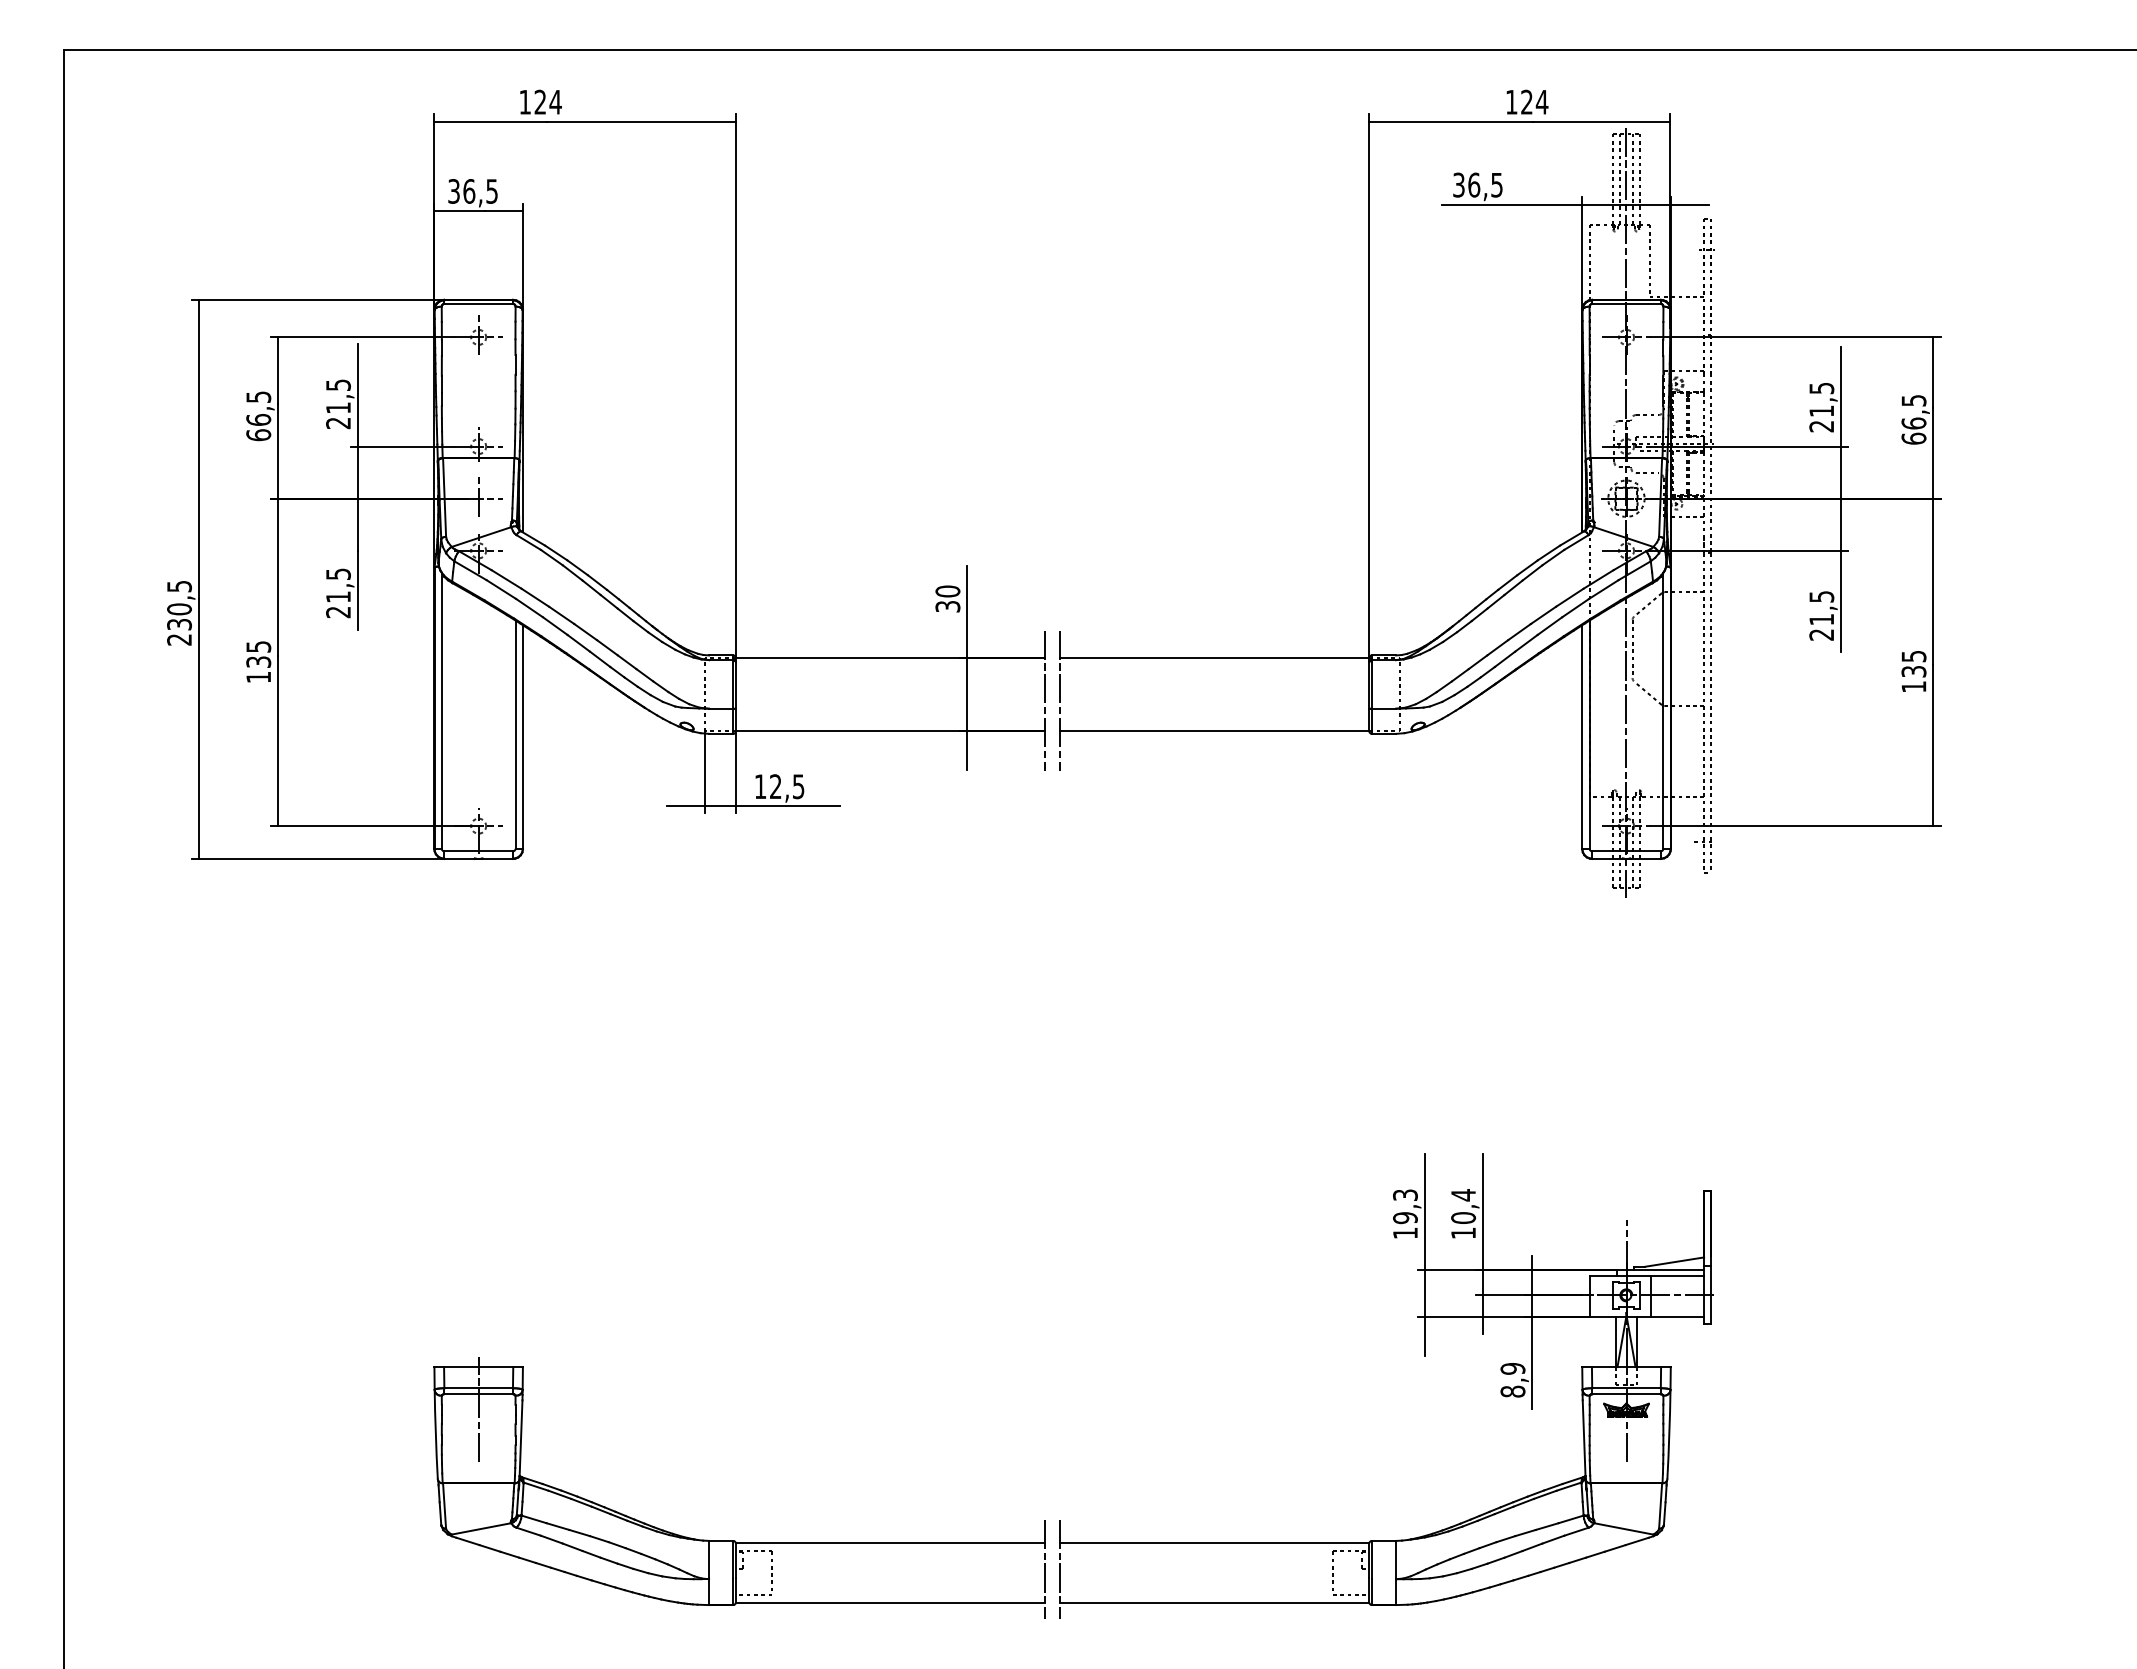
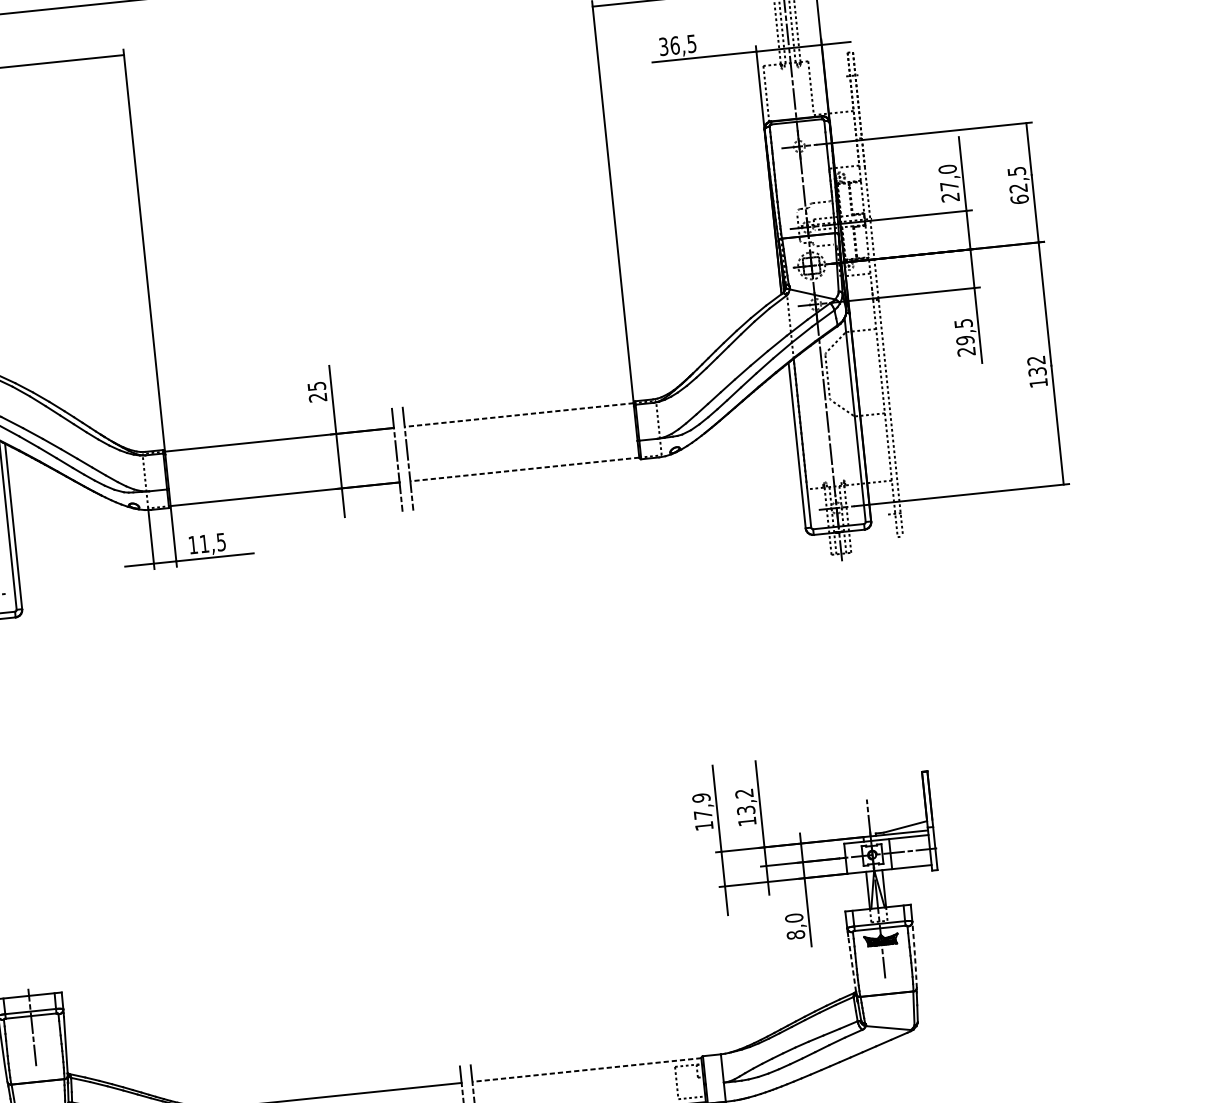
text: (1821, 399) -> (948, 177), 21,5 -> 27,0
text: (1913, 423) -> (1018, 188), 66,5 -> 62,5
text: (947, 598) -> (317, 391), 30 -> 25
text: (1821, 619) -> (965, 340), 21,5 -> 29,5
text: (1913, 656) -> (1036, 360), 135 -> 132
line: (1214, 657) -> (519, 414), solid -> dashed
line: (1214, 731) -> (524, 469), solid -> dashed
text: (775, 786) -> (204, 543), 12,5 -> 11,5
text: (1405, 1206) -> (702, 806), 19,3 -> 17,9
text: (1463, 1206) -> (745, 801), 10,4 -> 13,2
text: (1512, 1368) -> (793, 917), 8,9 -> 8,0
arc: (1669, 1434) -> (915, 954), solid -> dashed
line: (1584, 1438) -> (852, 964), solid -> dashed
line: (1214, 1543) -> (586, 1070), solid -> dashed

